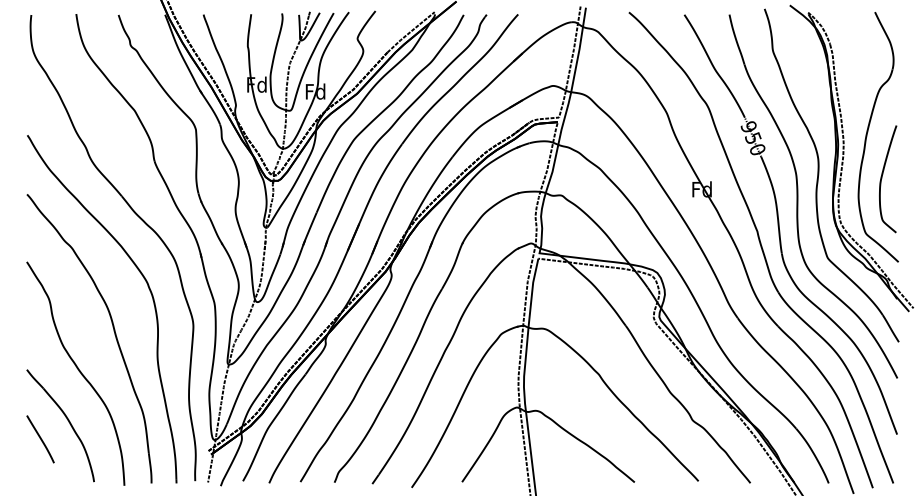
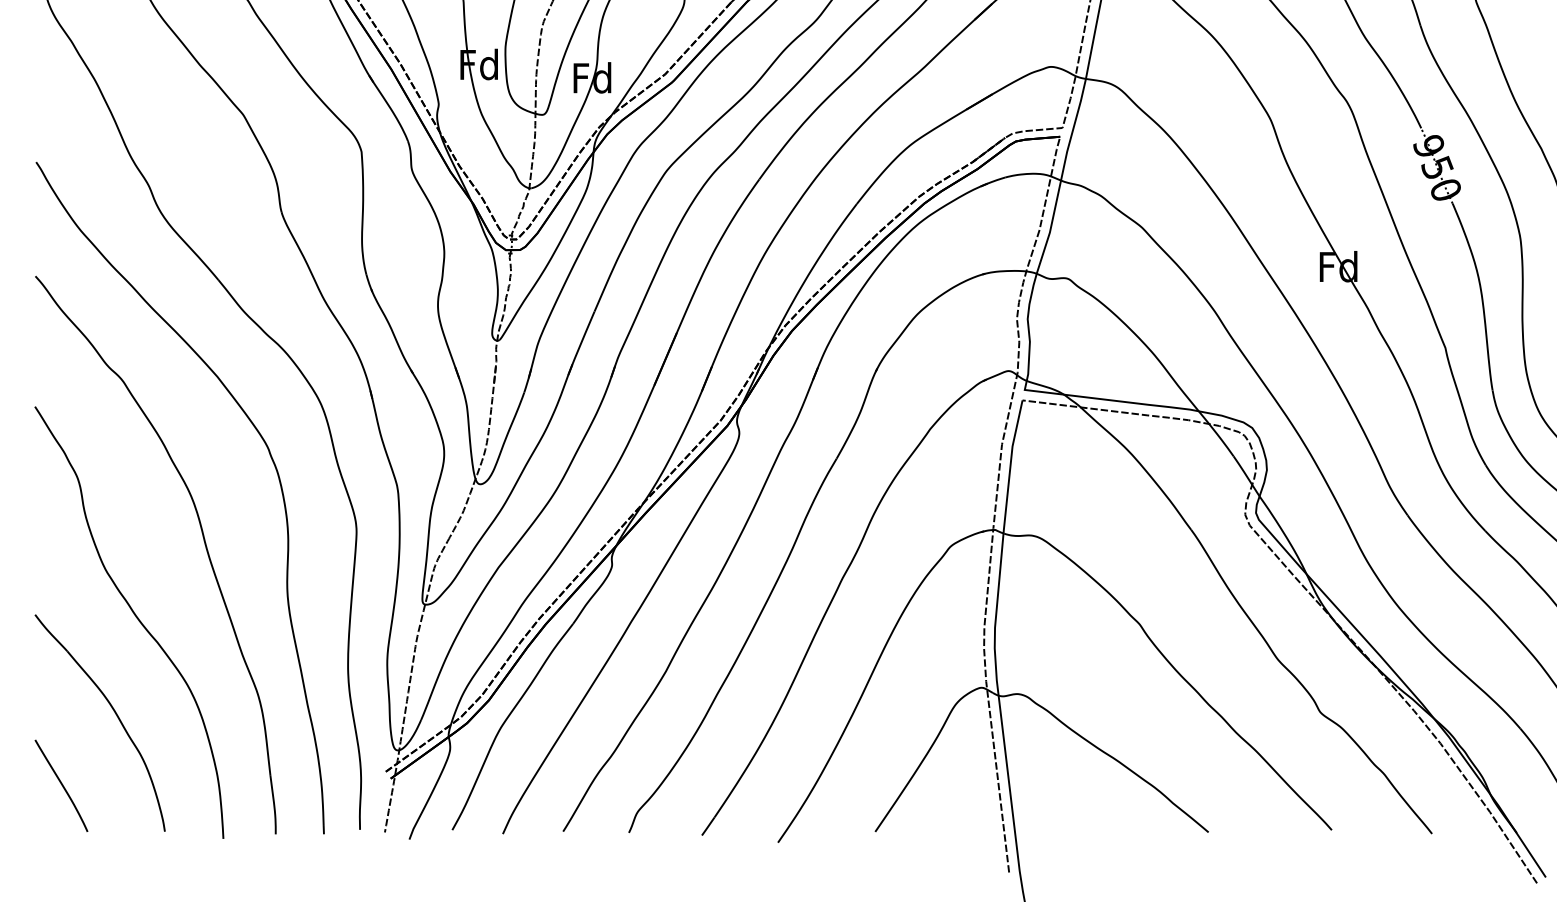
line: (40, 439) -> (61, 786), moved

